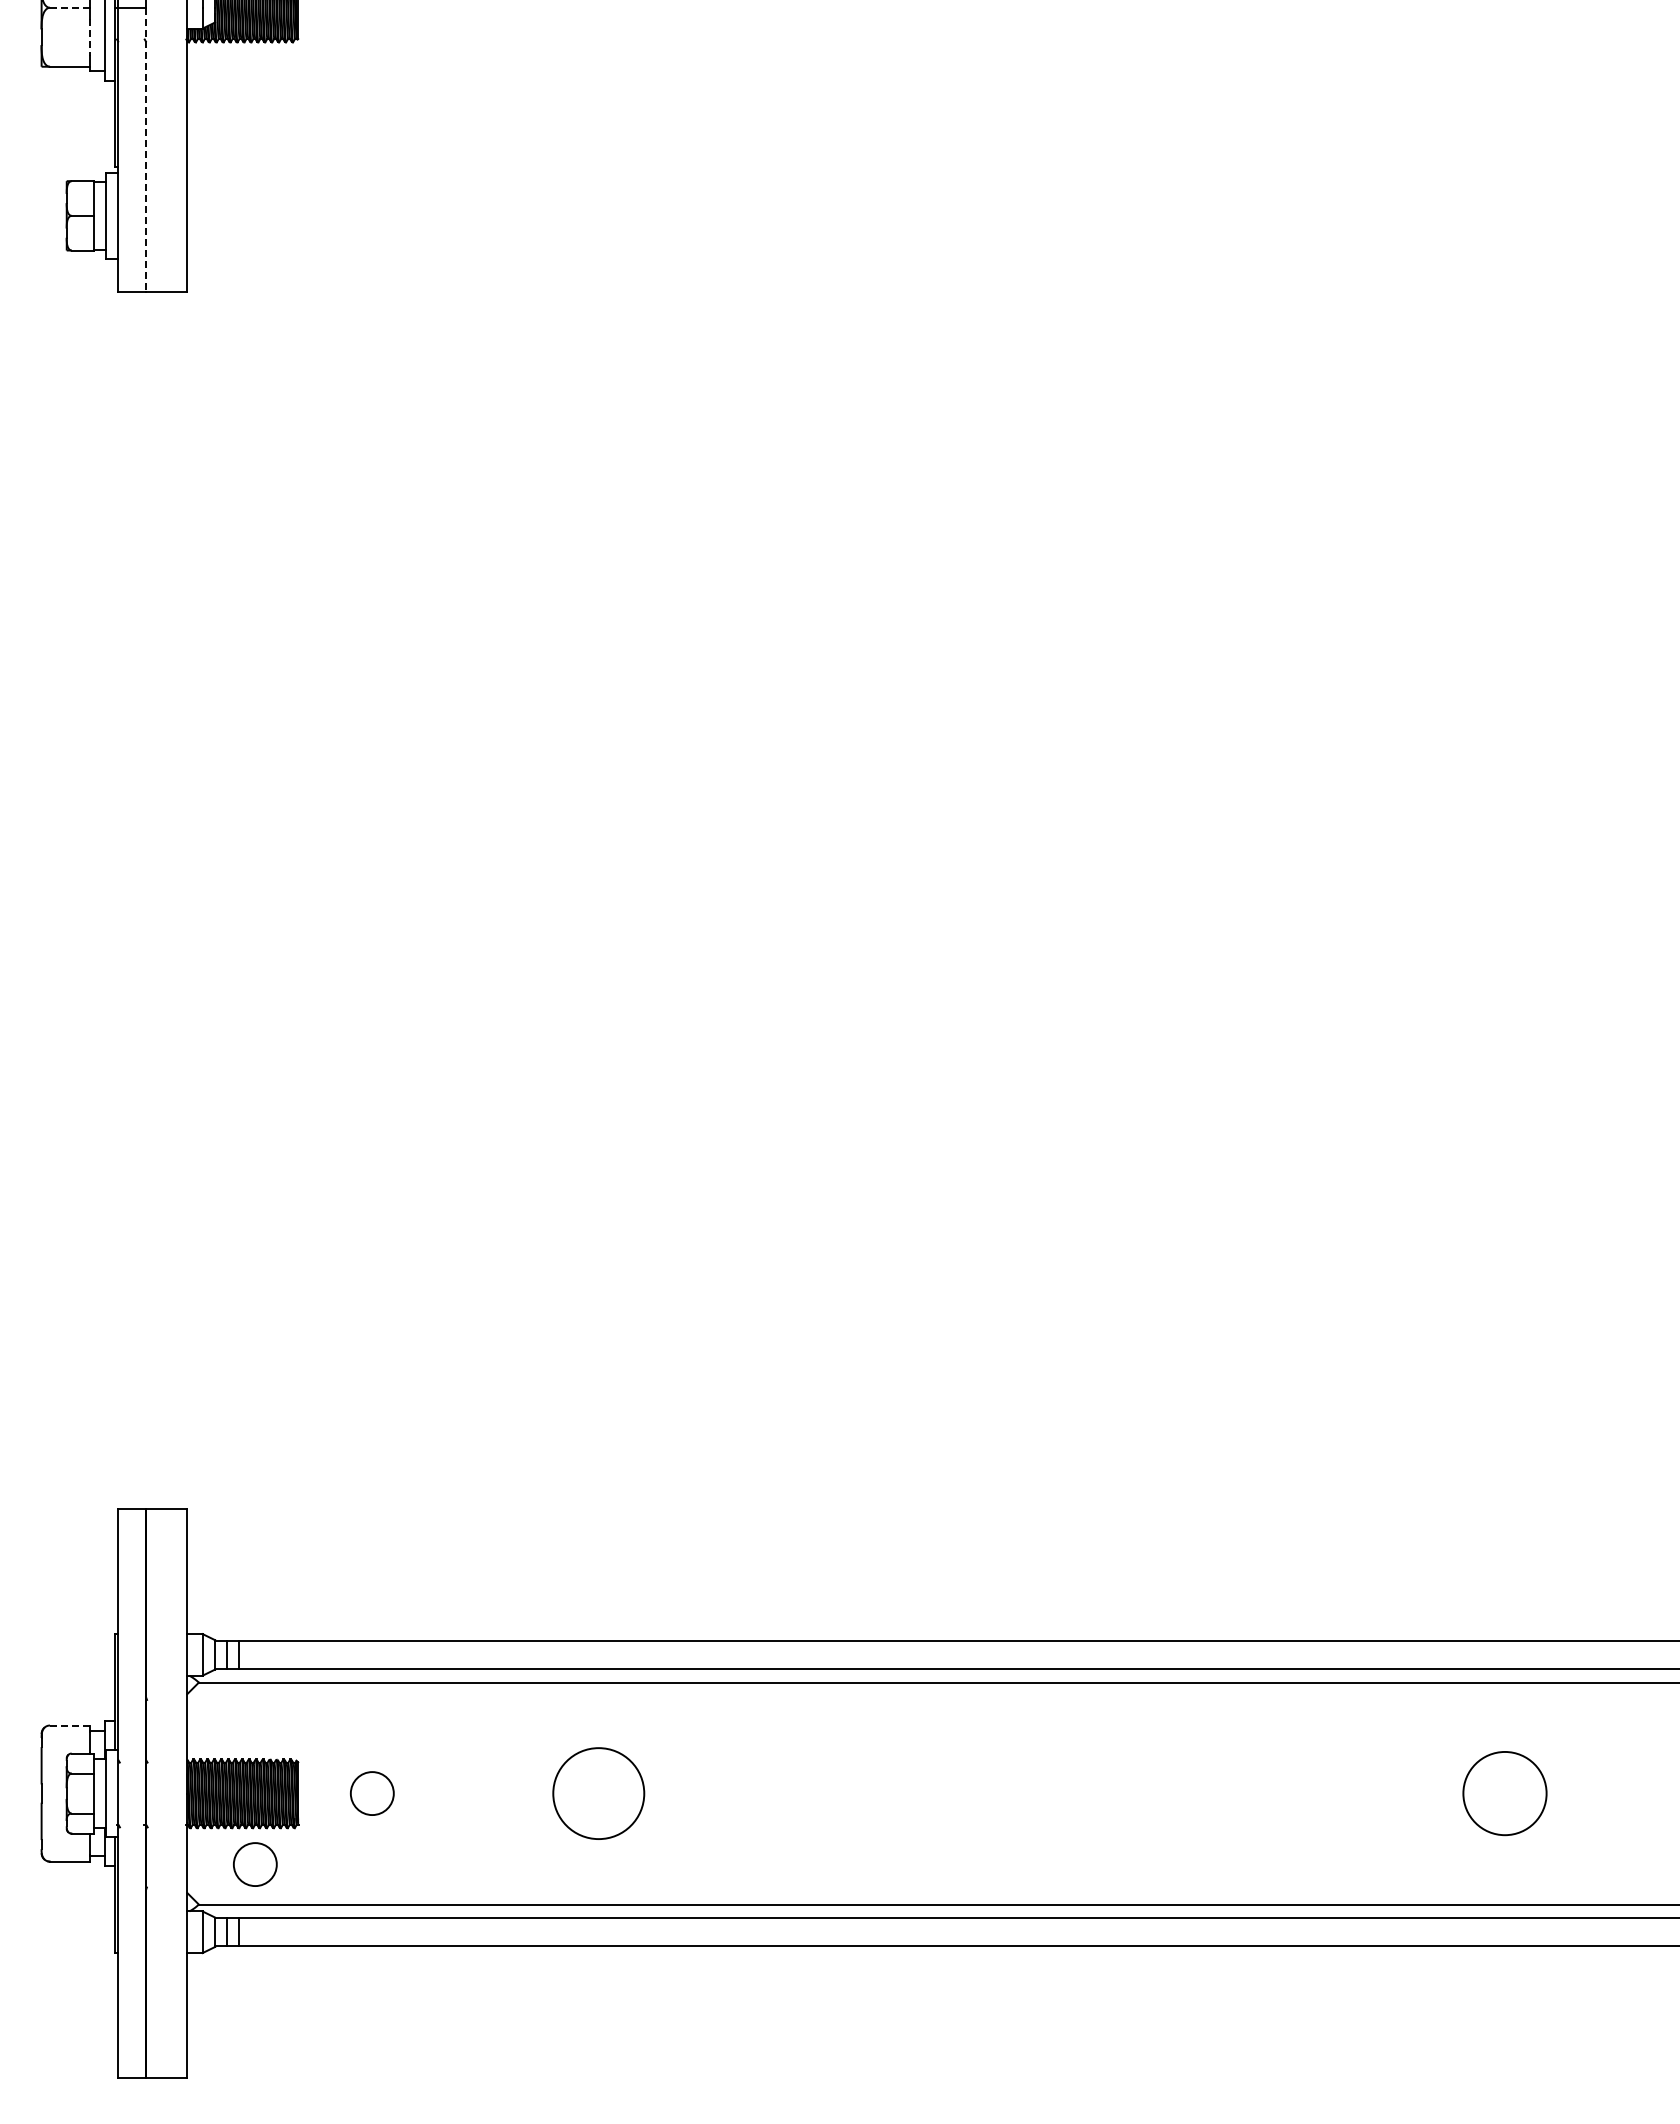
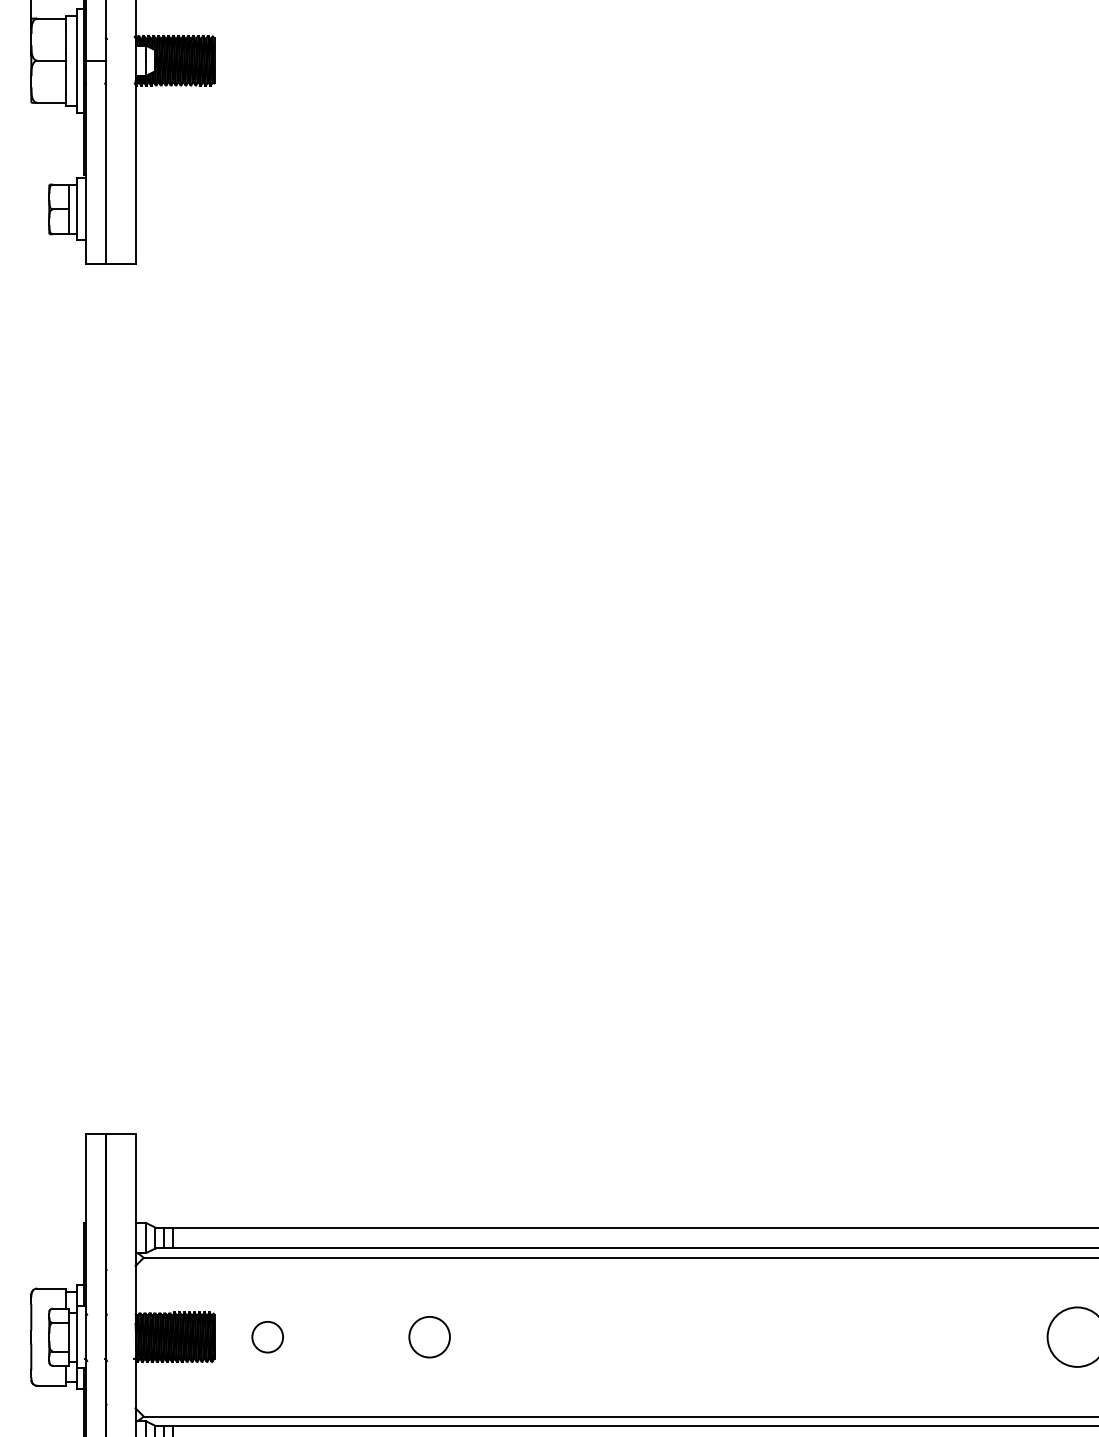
line: (70, 7) -> (51, 60), dashed -> solid
line: (90, 37) -> (66, 81), dashed -> solid
line: (145, 150) -> (105, 162), dashed -> solid
line: (70, 1725) -> (51, 1288), dashed -> solid
circle: (598, 1793) -> (429, 1337), size x0.62
circle: (255, 1864) -> (184, 1387), removed

